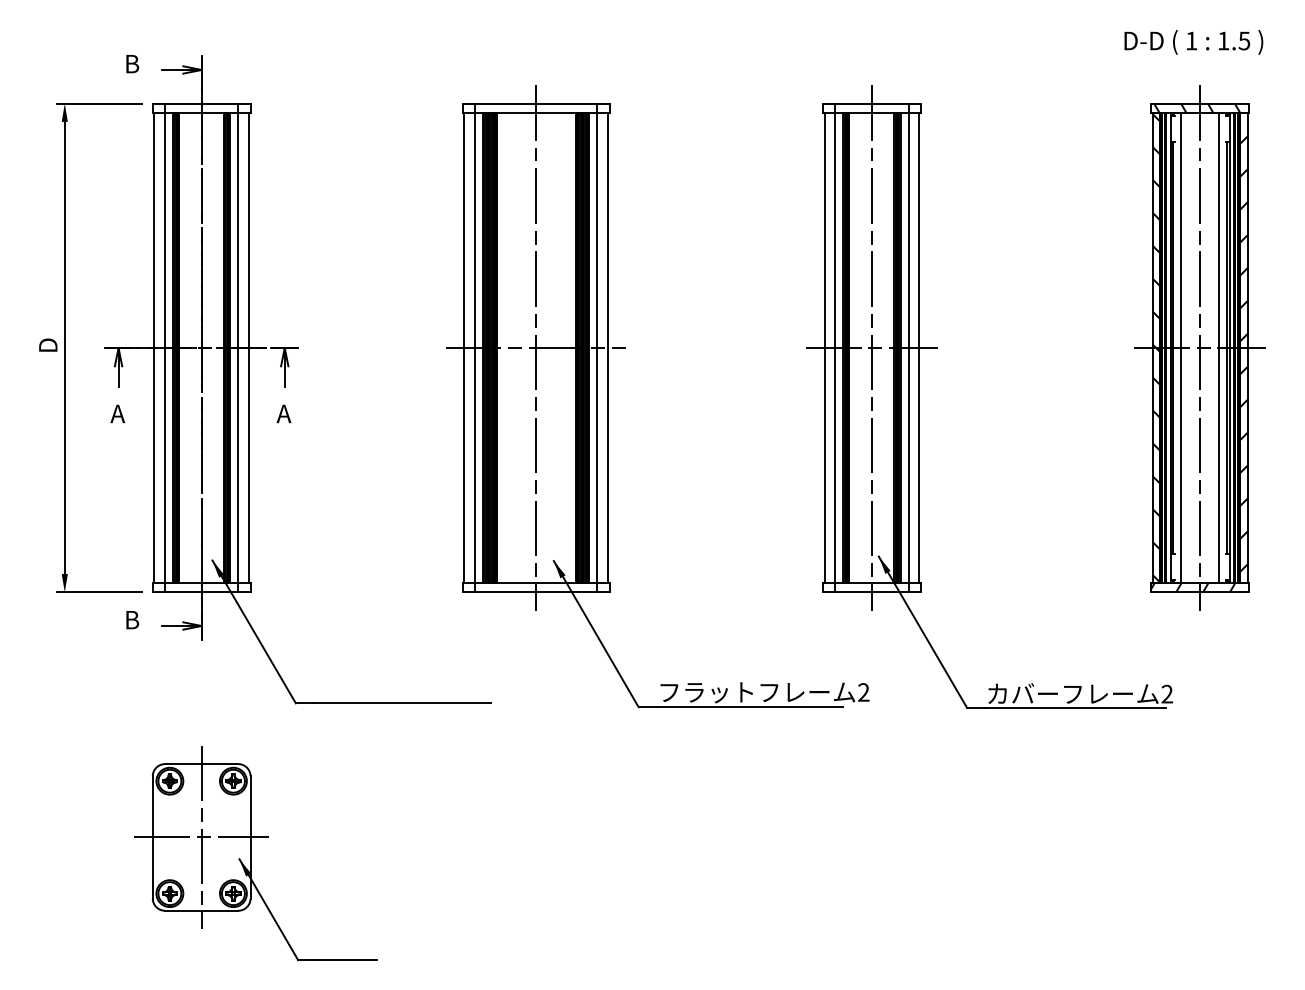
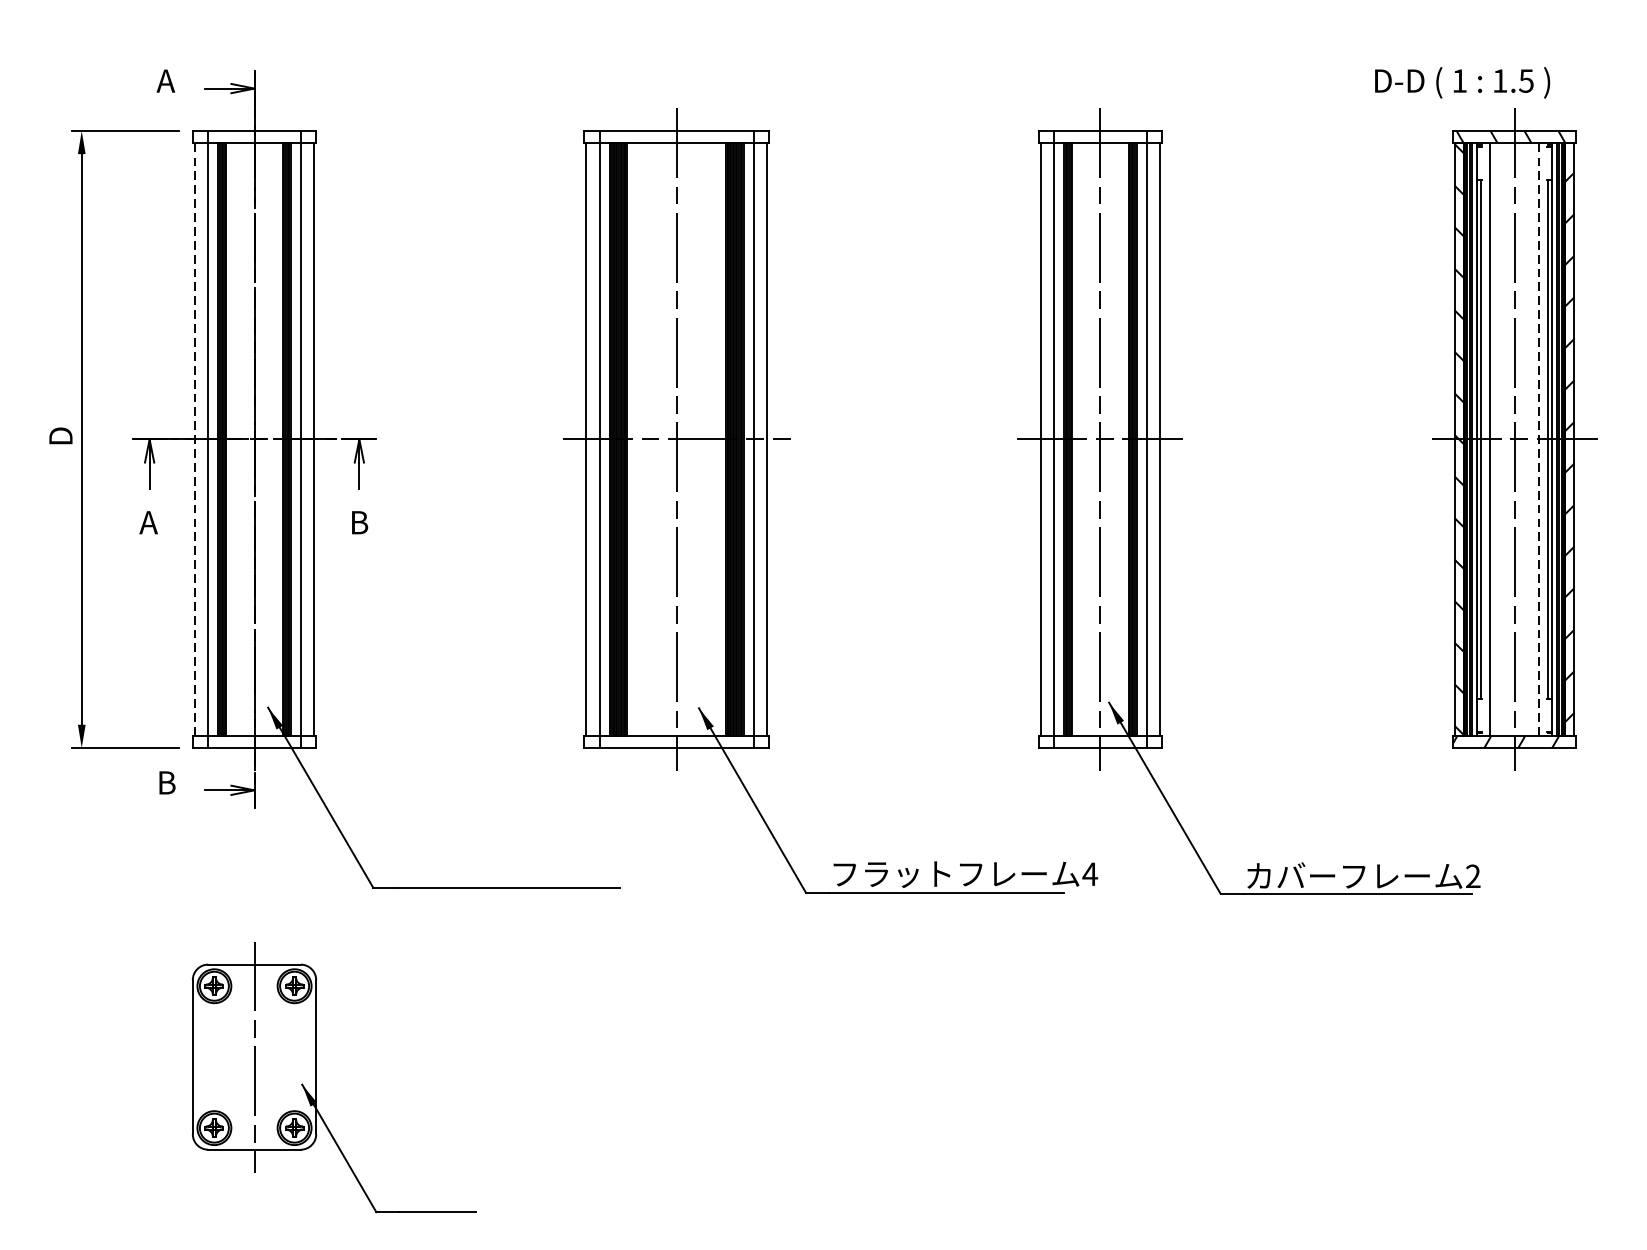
text: (1193, 42) -> (1462, 82), moved
text: (131, 64) -> (165, 81), B -> A
line: (154, 348) -> (194, 440), solid -> dashed
line: (1219, 348) -> (1539, 440), solid -> dashed
text: (283, 413) -> (357, 522), A -> B
text: (863, 692) -> (1089, 874), 2 -> 4
line: (201, 837) -> (254, 1057), removed

